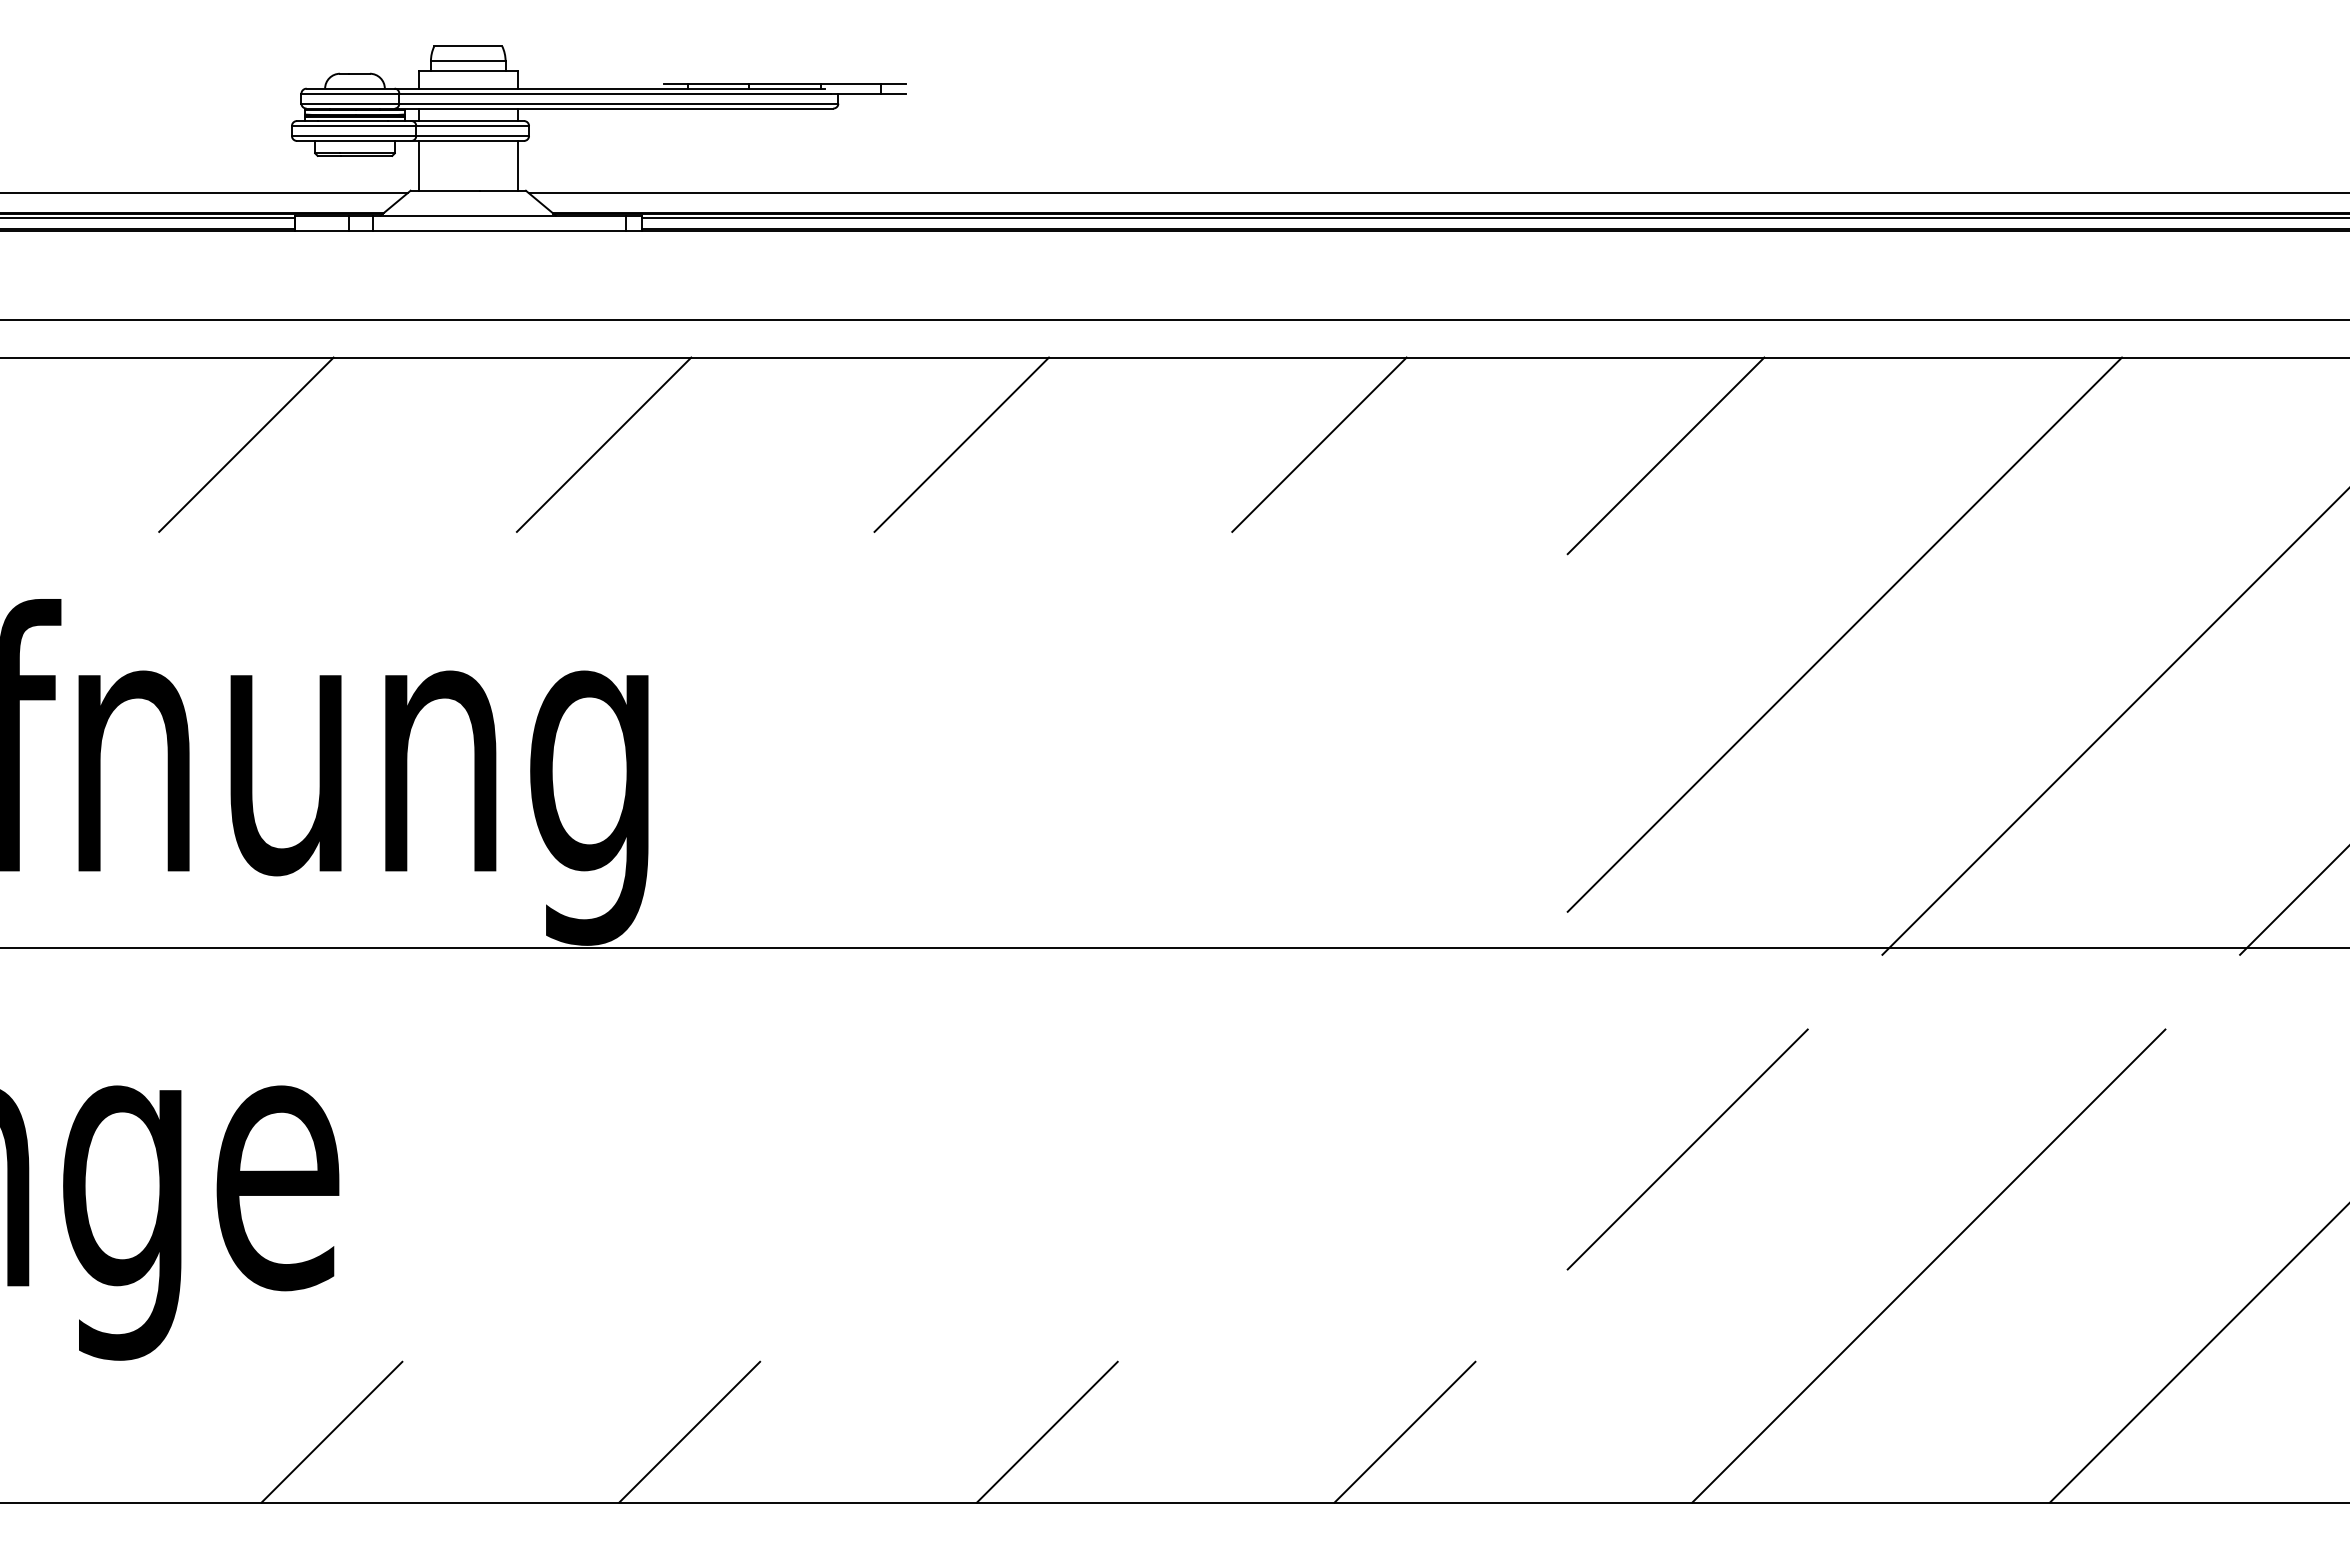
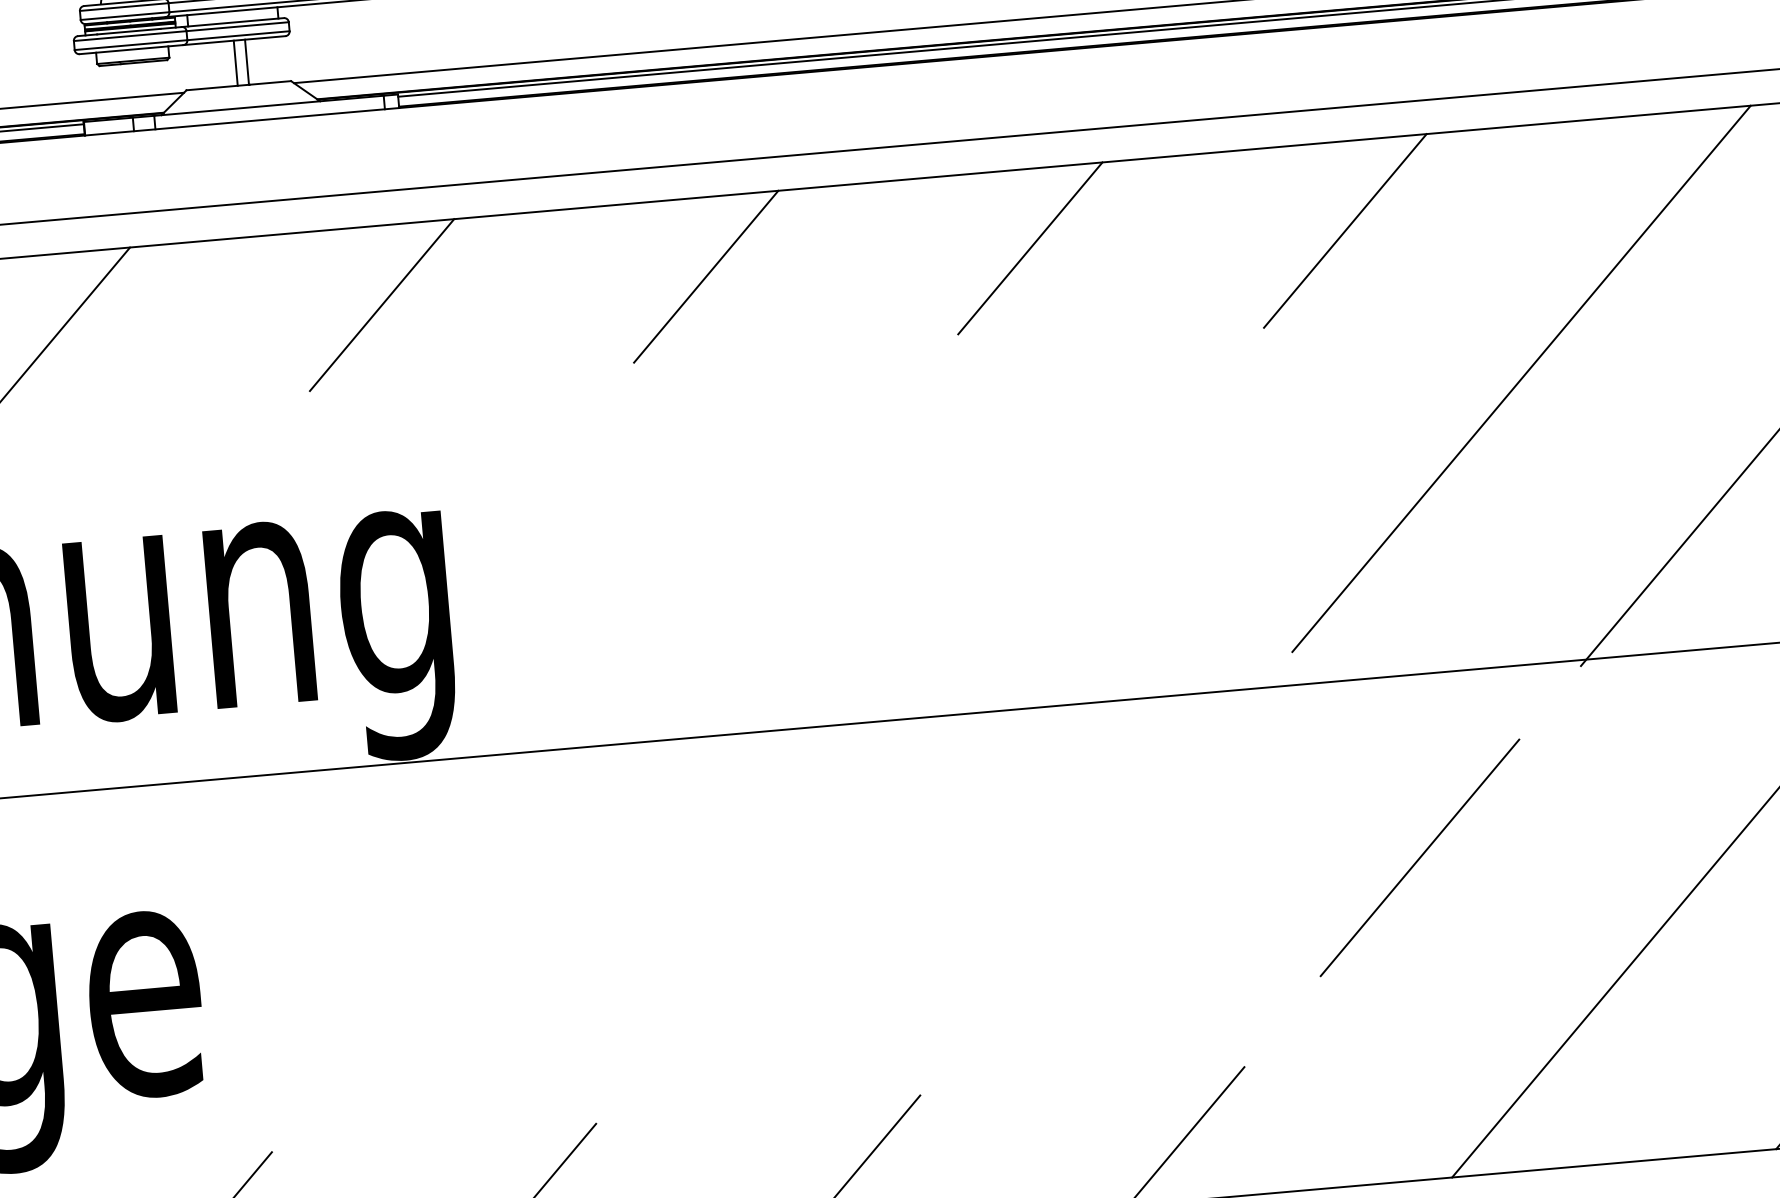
line: (418, 165) -> (247, 61), moved
line: (518, 165) -> (236, 62), moved

